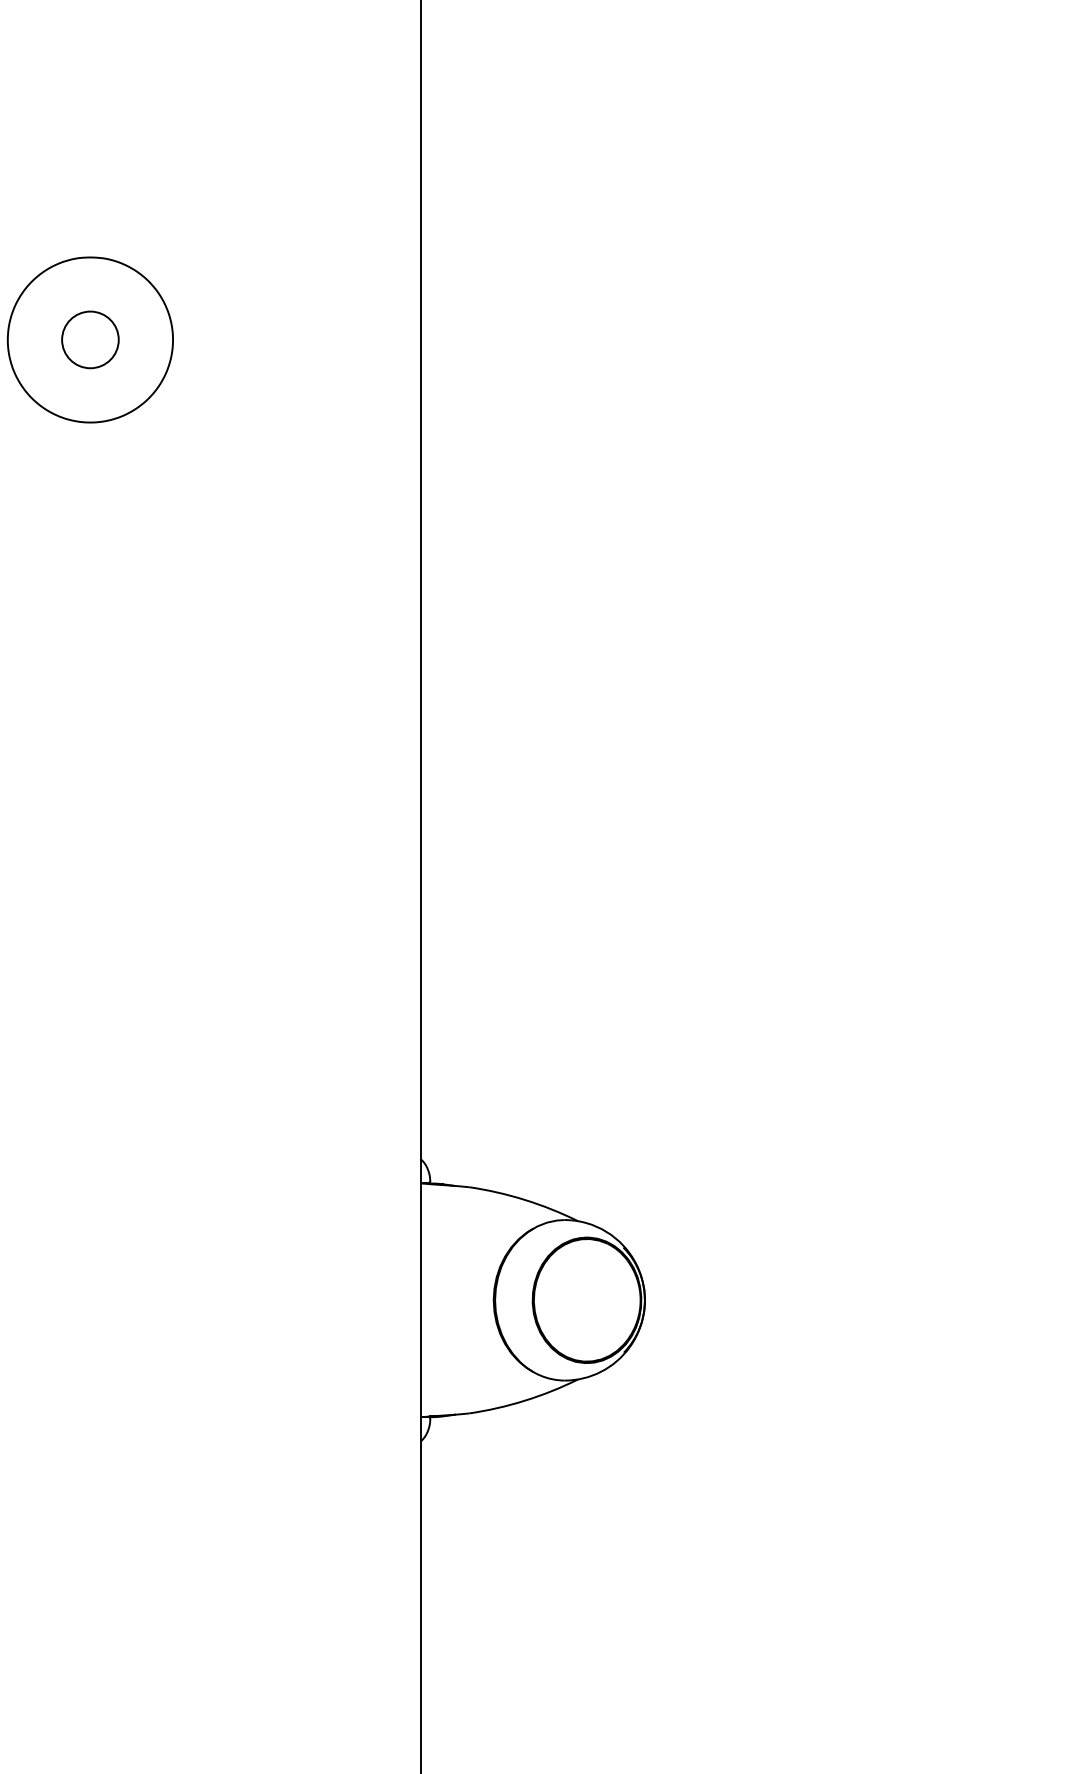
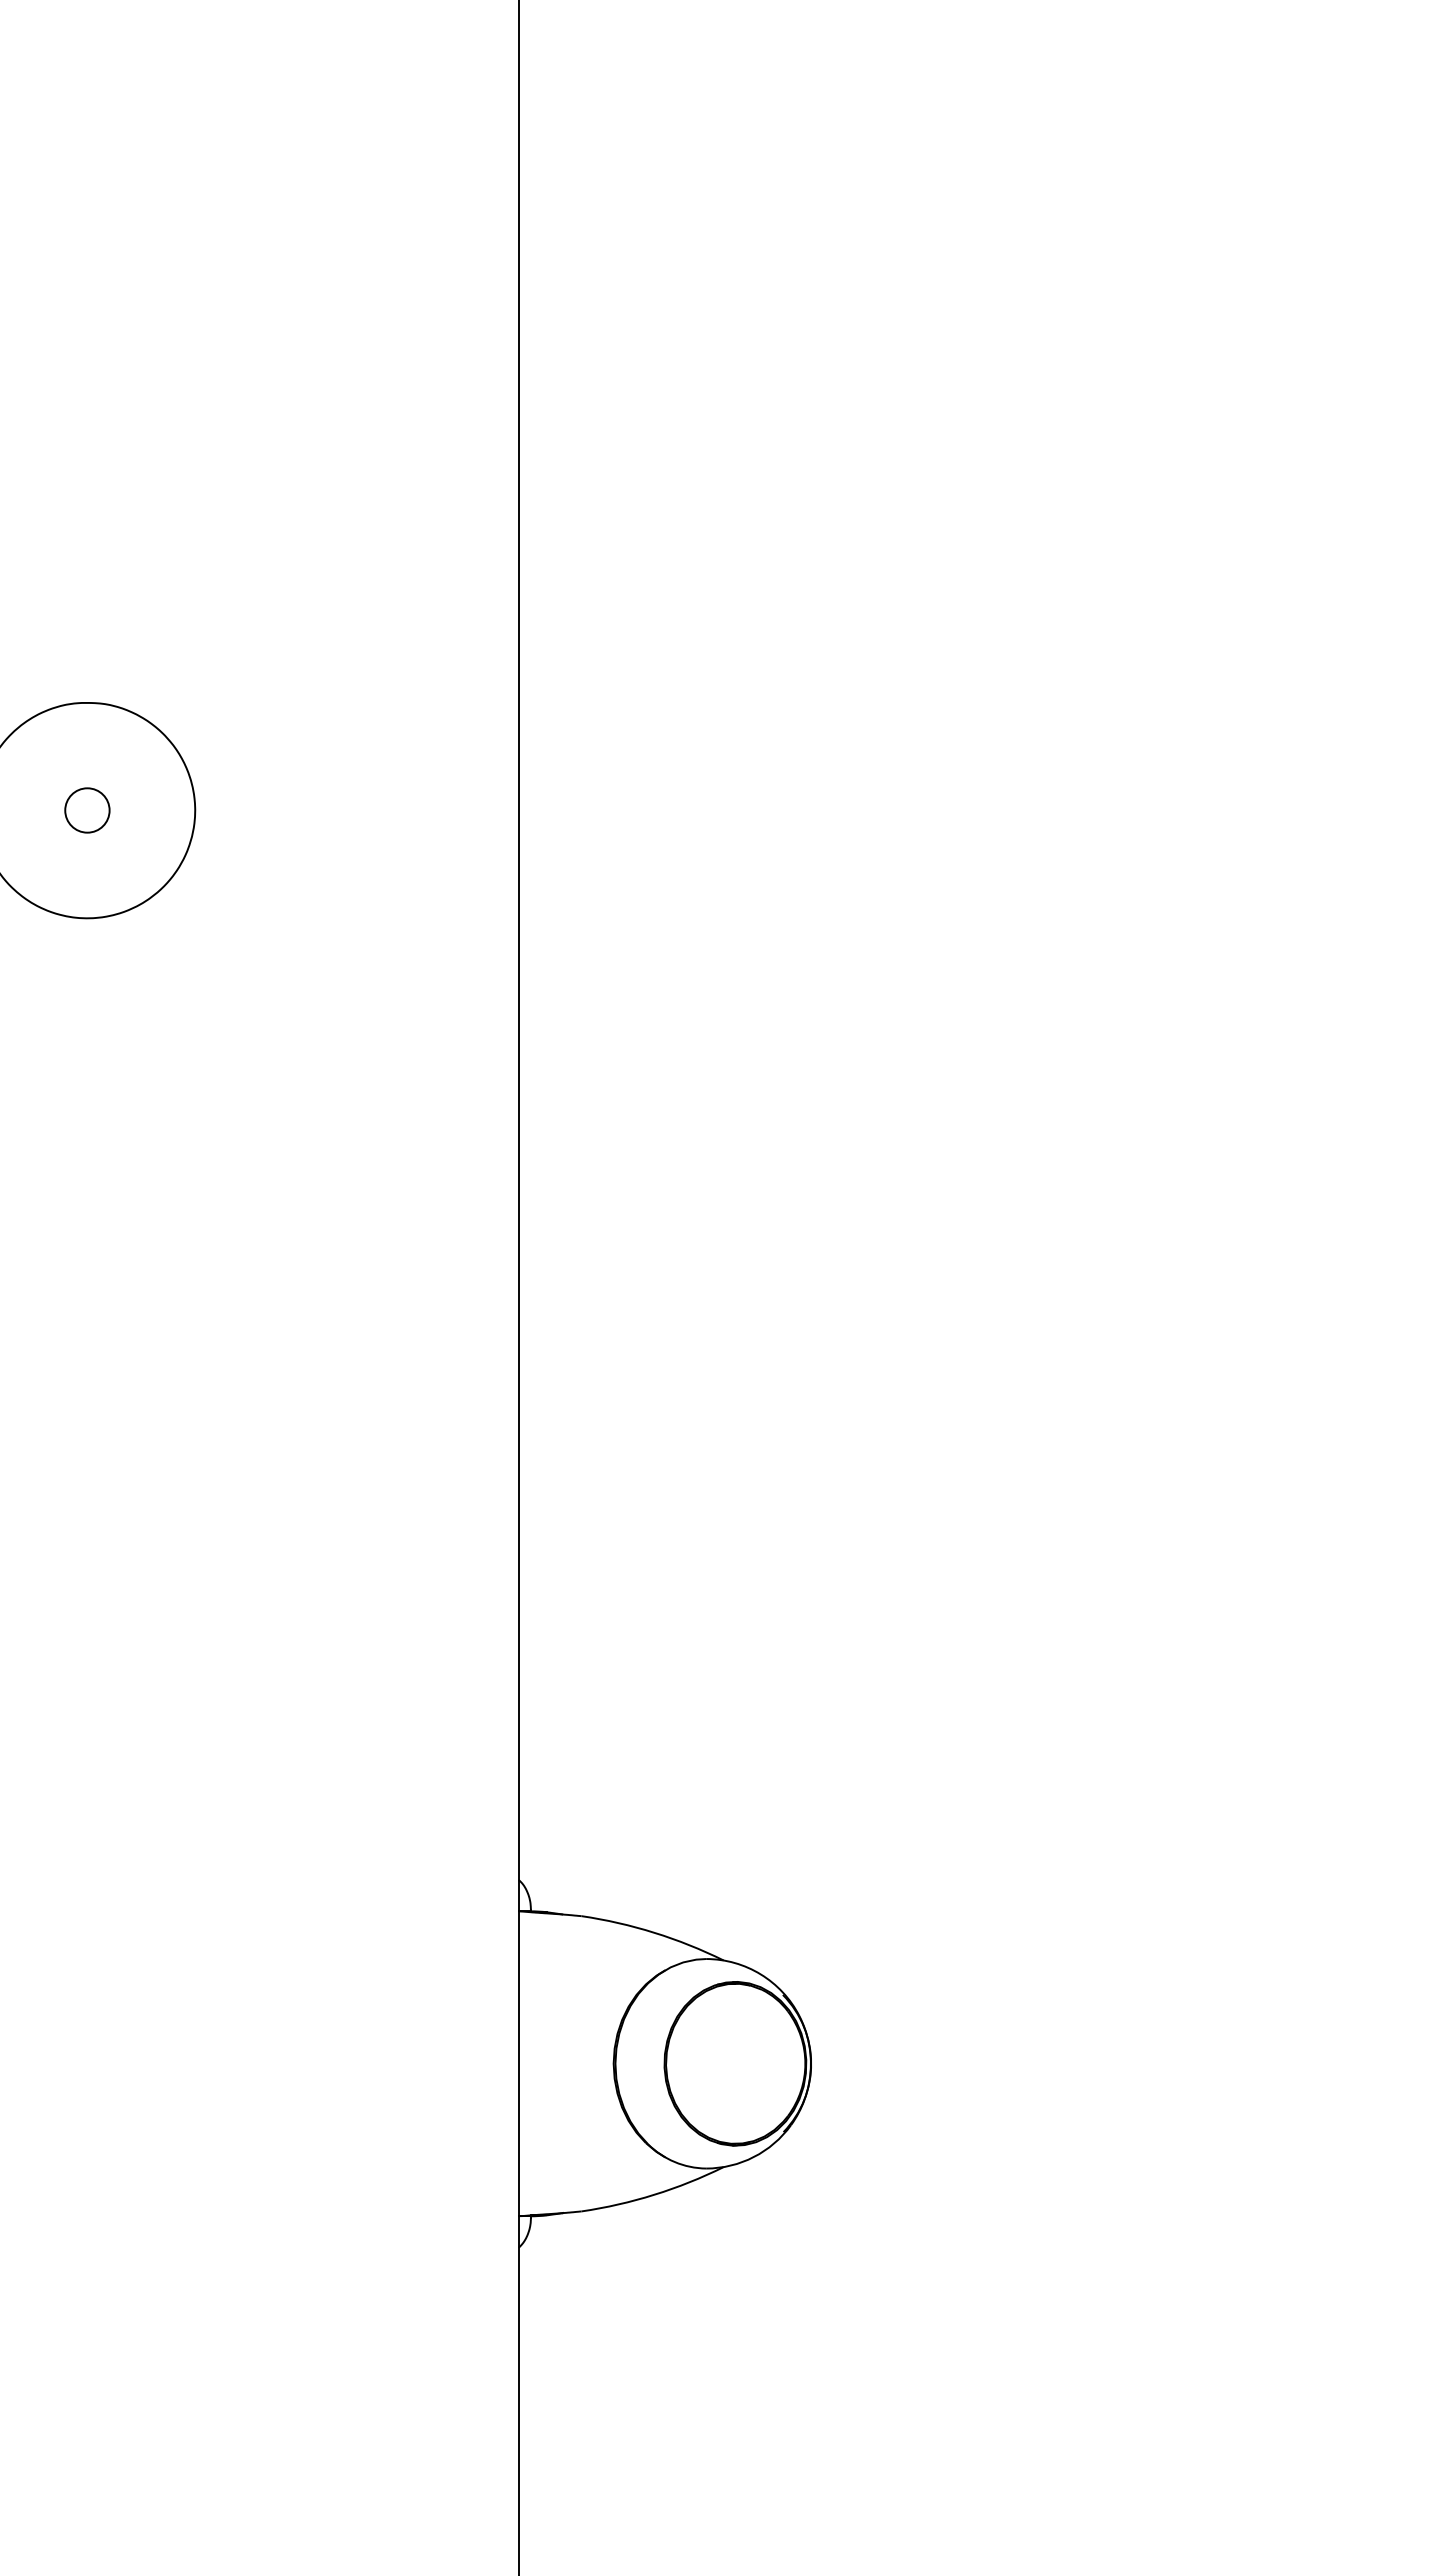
circle: (90, 339) -> (87, 810), size x0.6

